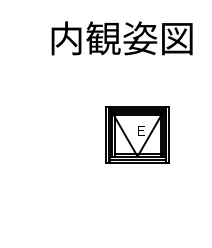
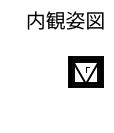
part: (136, 133) -> (85, 71), moved

